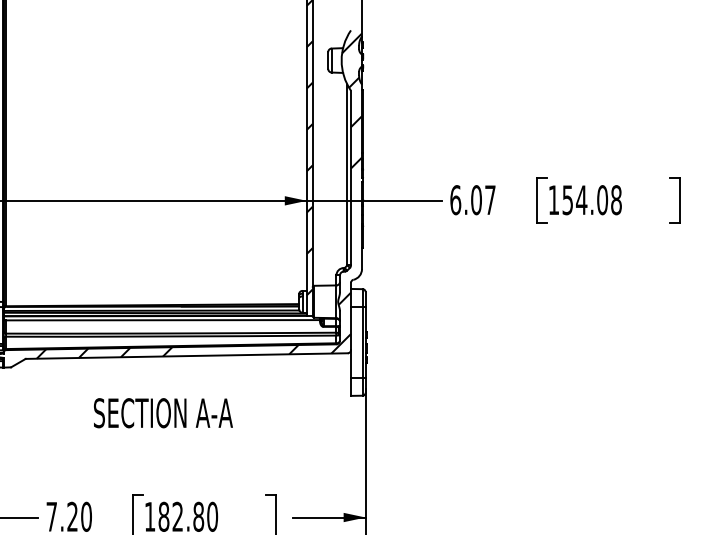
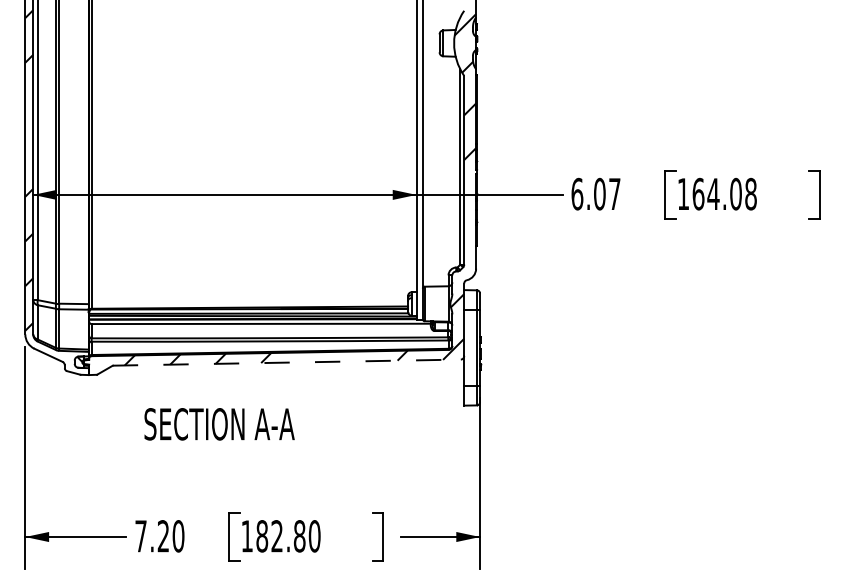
hatch: (309, 168) -> (419, 159), removed
text: (567, 199) -> (698, 193), 154.08 -> 164.08
line: (187, 355) -> (287, 362), solid -> dashed
text: (163, 413) -> (219, 424), moved

